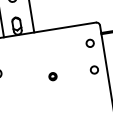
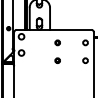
part: (48, 49) -> (57, 42), added

